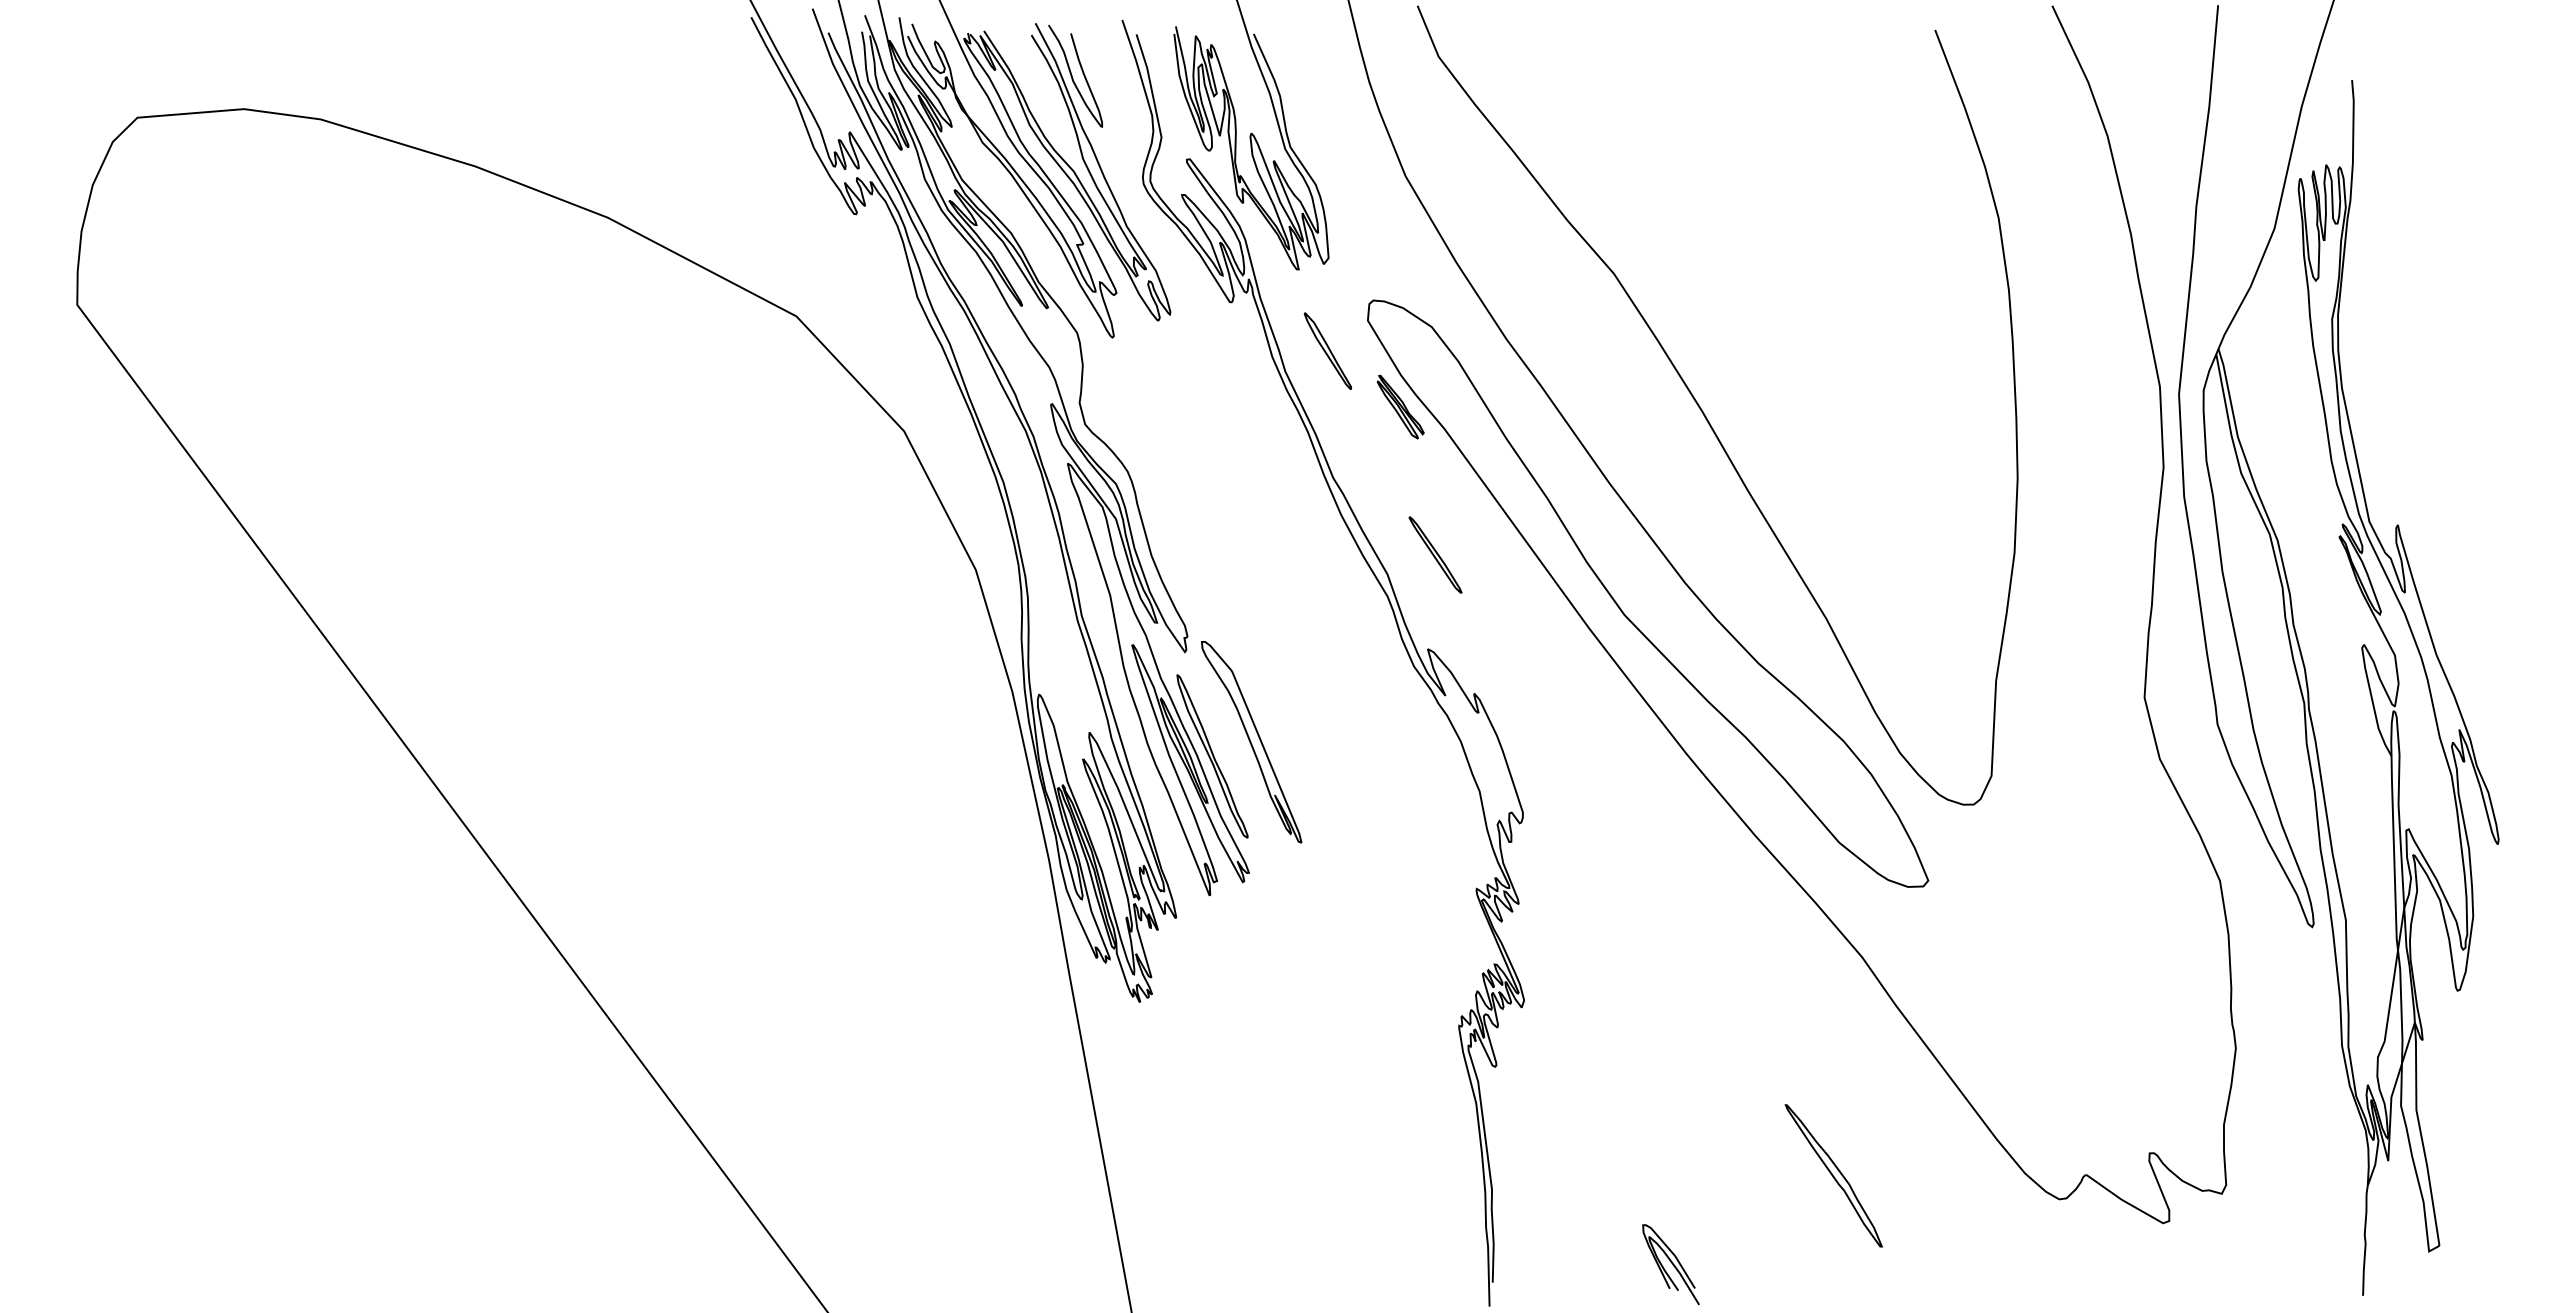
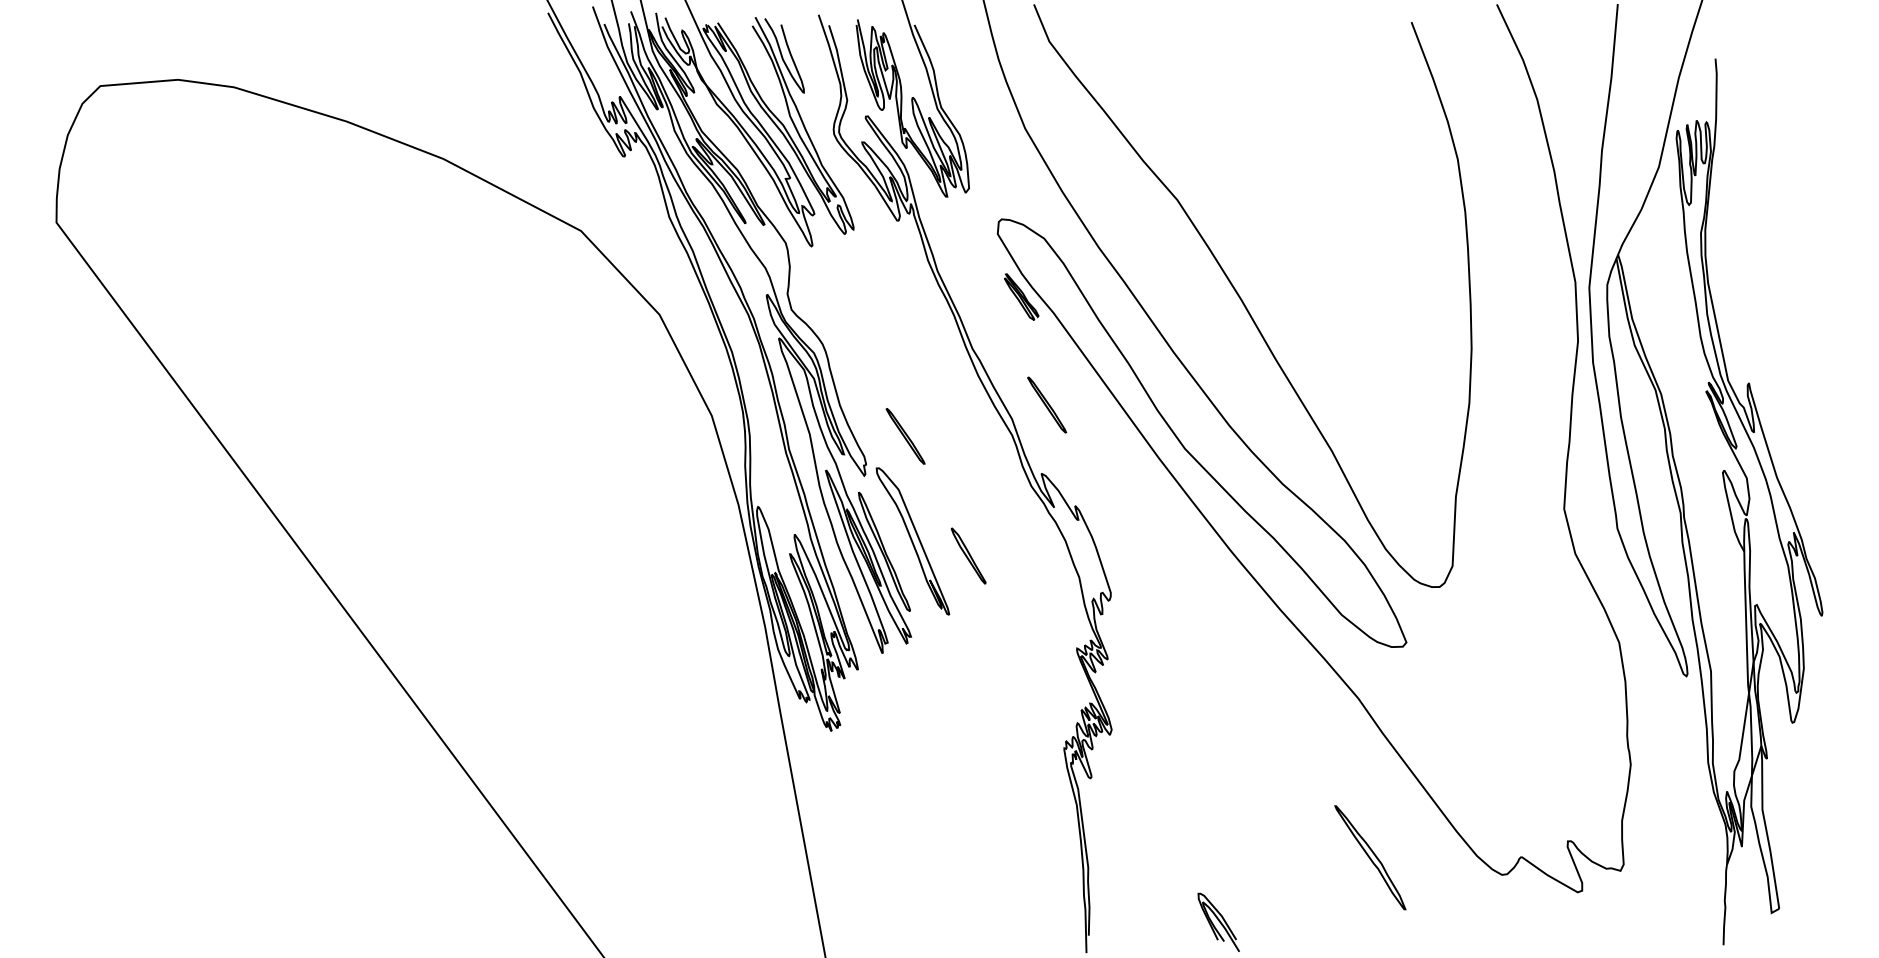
part: (1328, 350) -> (969, 555), moved
part: (1241, 597) -> (905, 435), added
part: (1833, 1175) -> (1370, 857), moved

